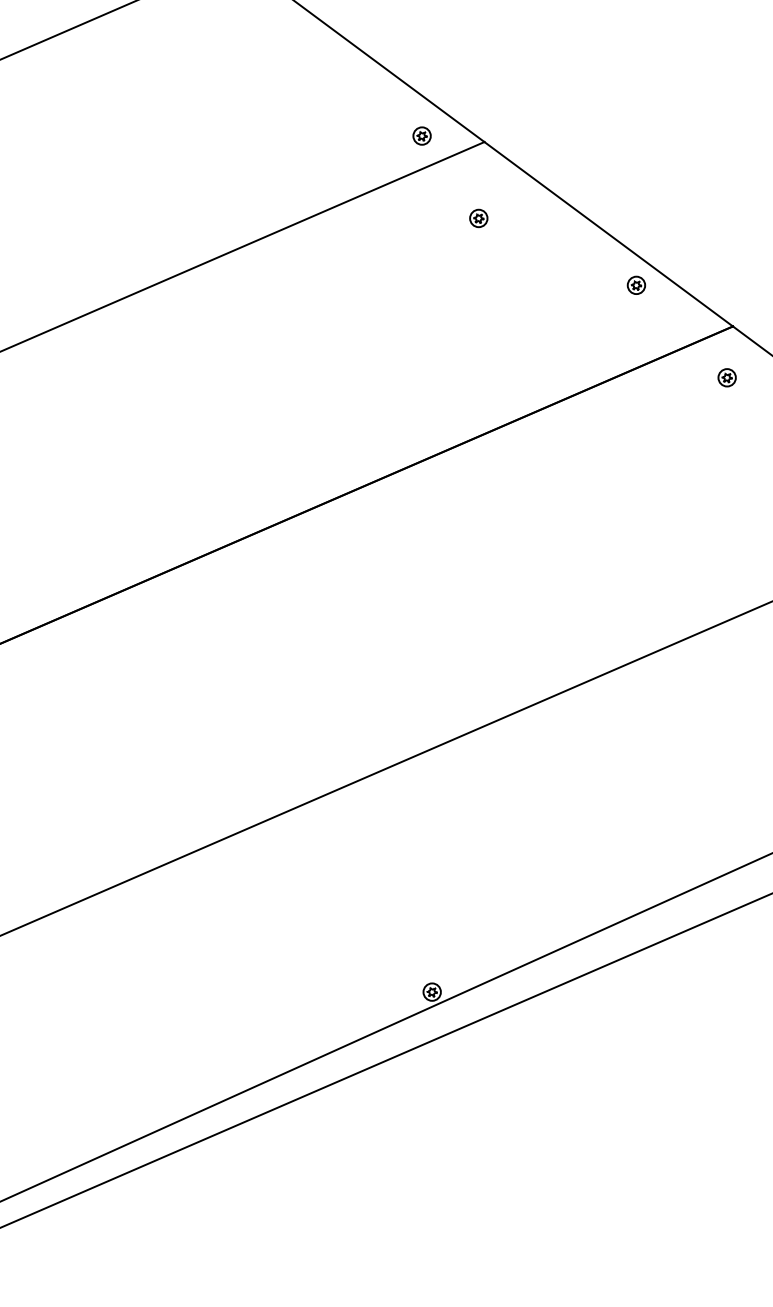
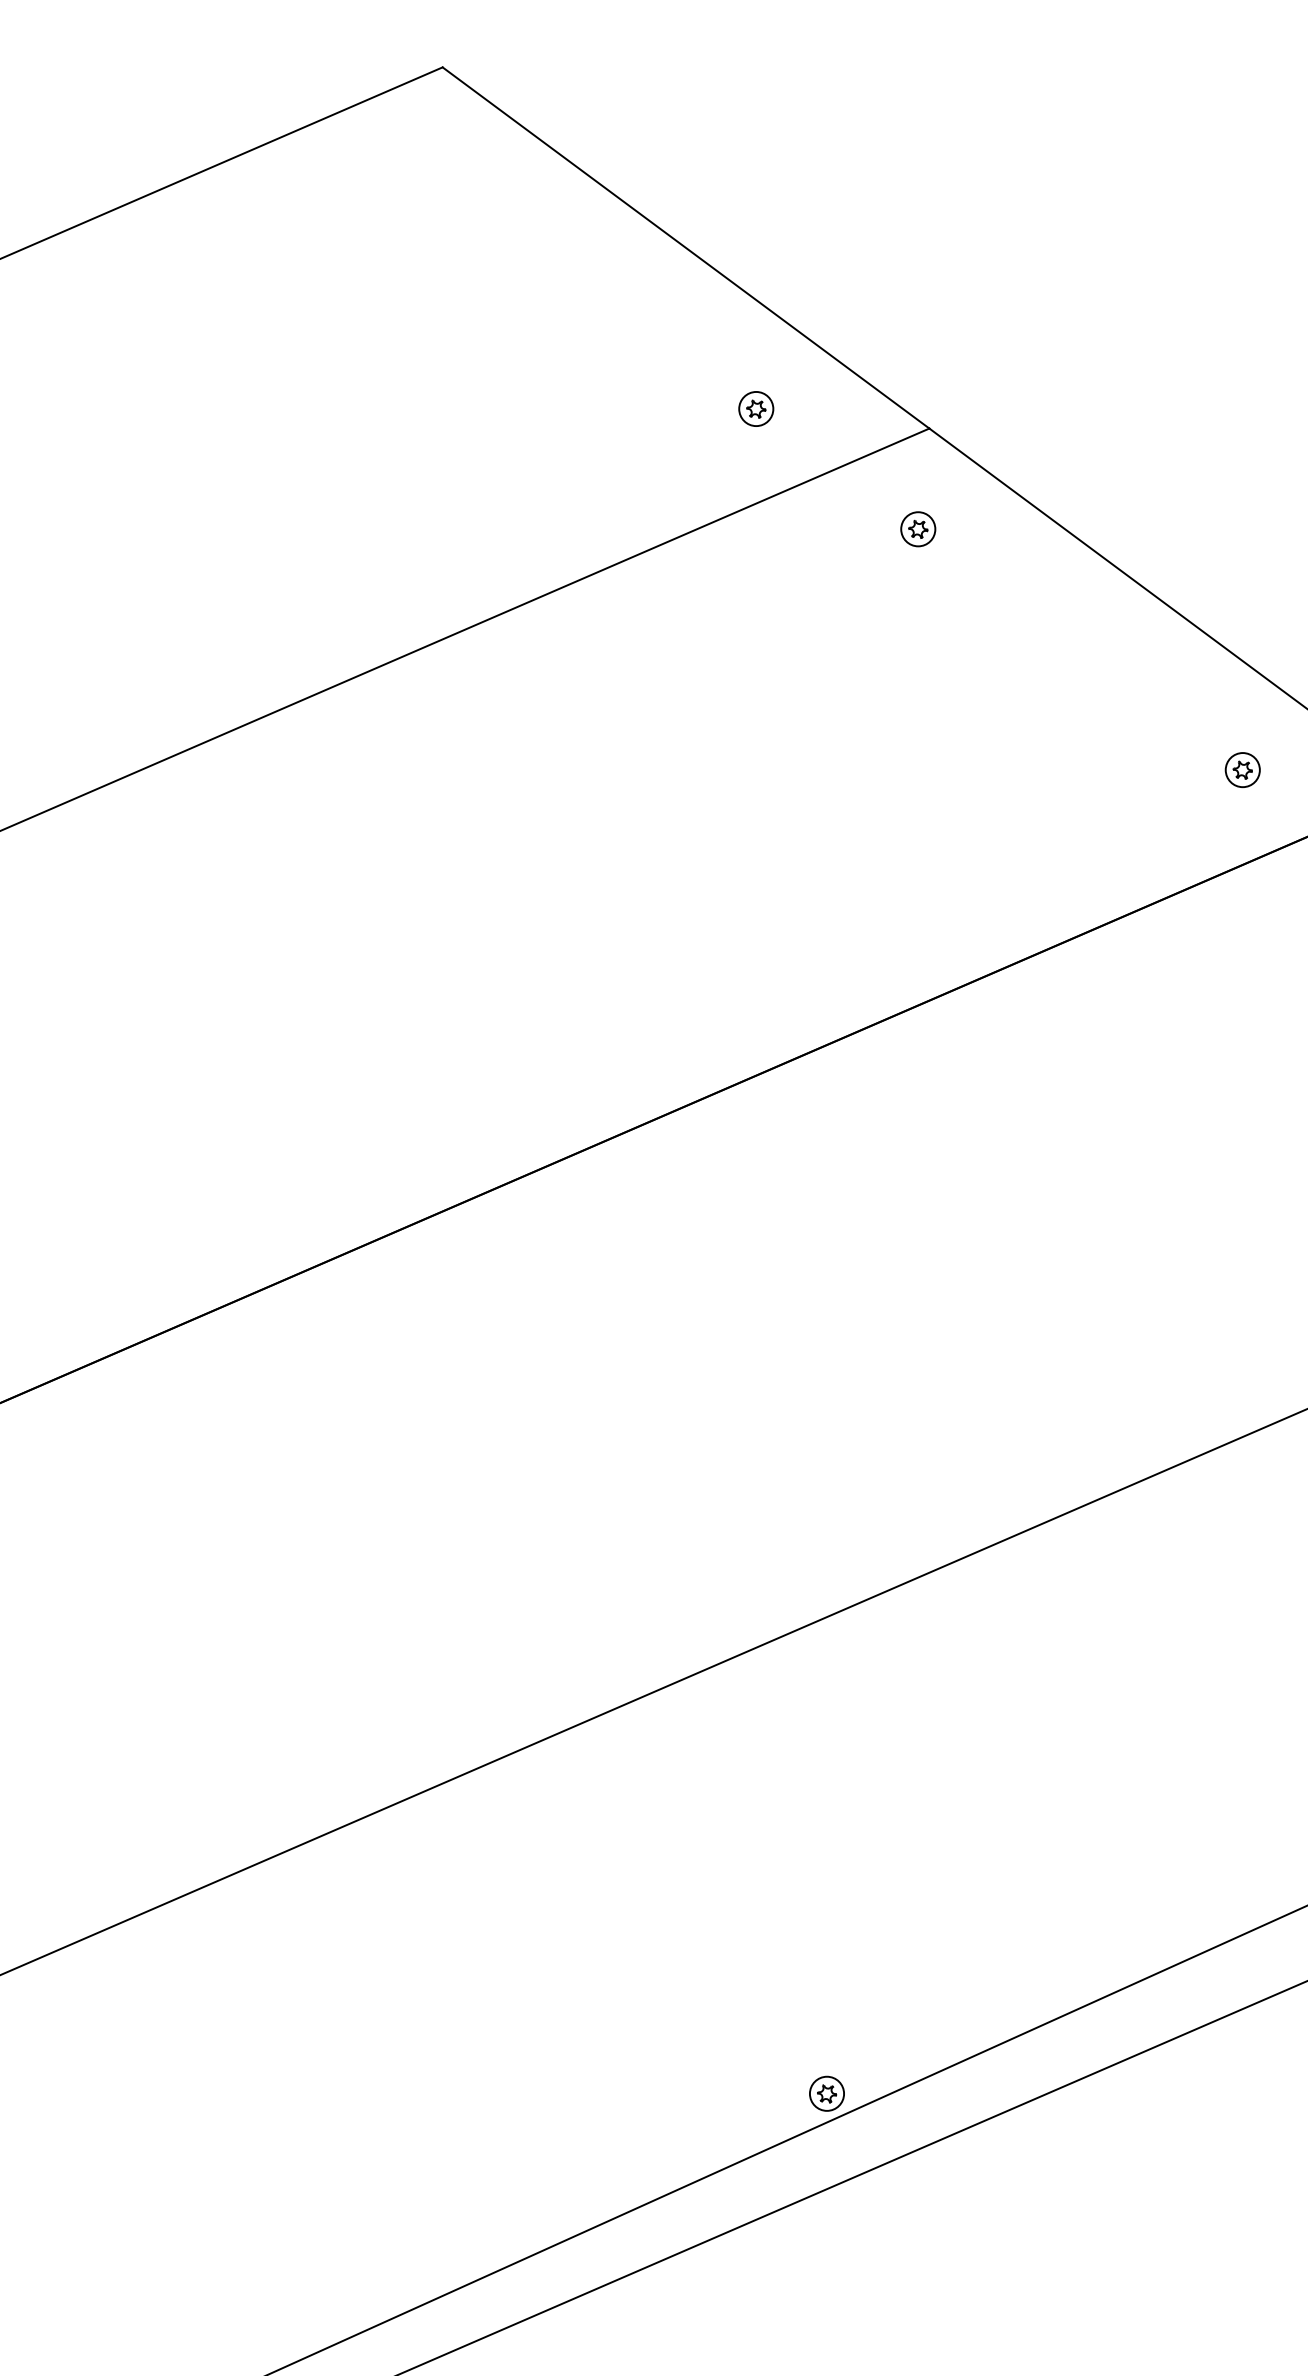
part: (421, 135) -> (755, 407), moved
part: (478, 218) -> (917, 529), moved
part: (636, 284) -> (1242, 768), moved

